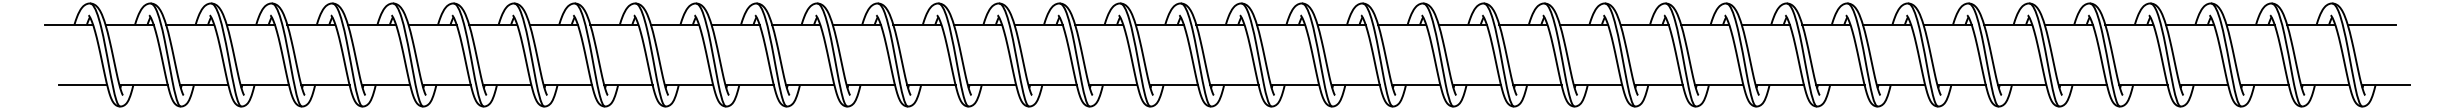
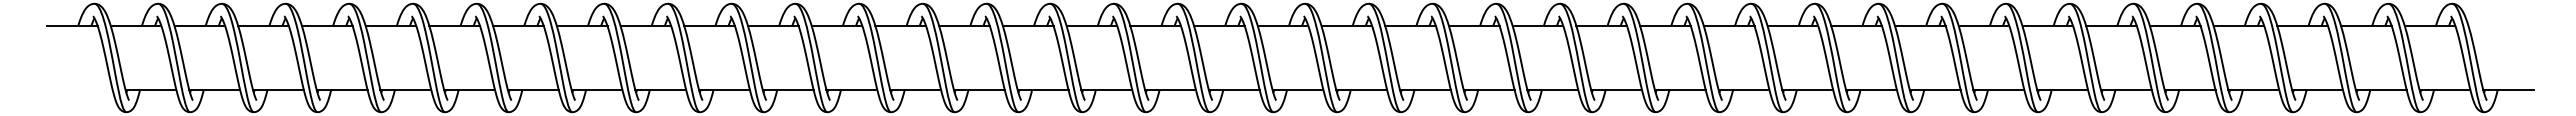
line: (2371, 25) -> (2493, 26), removed
line: (82, 84) -> (86, 89), removed

